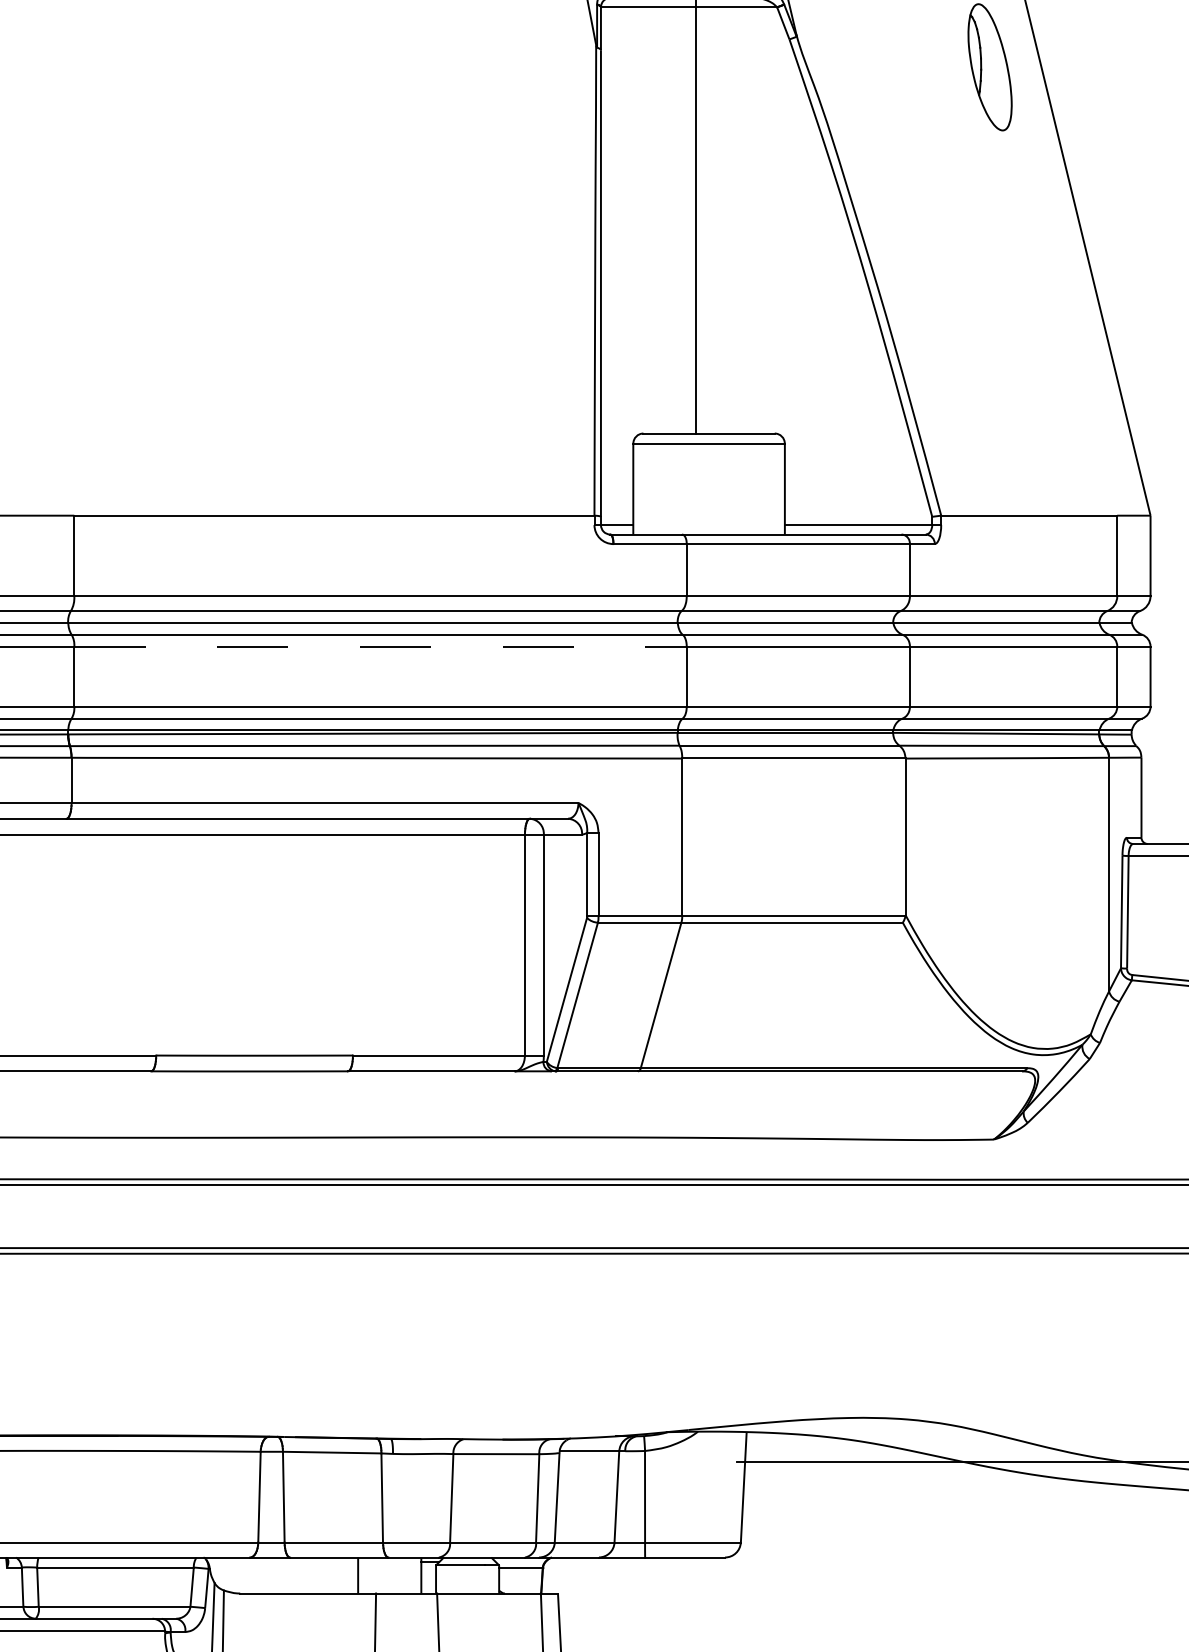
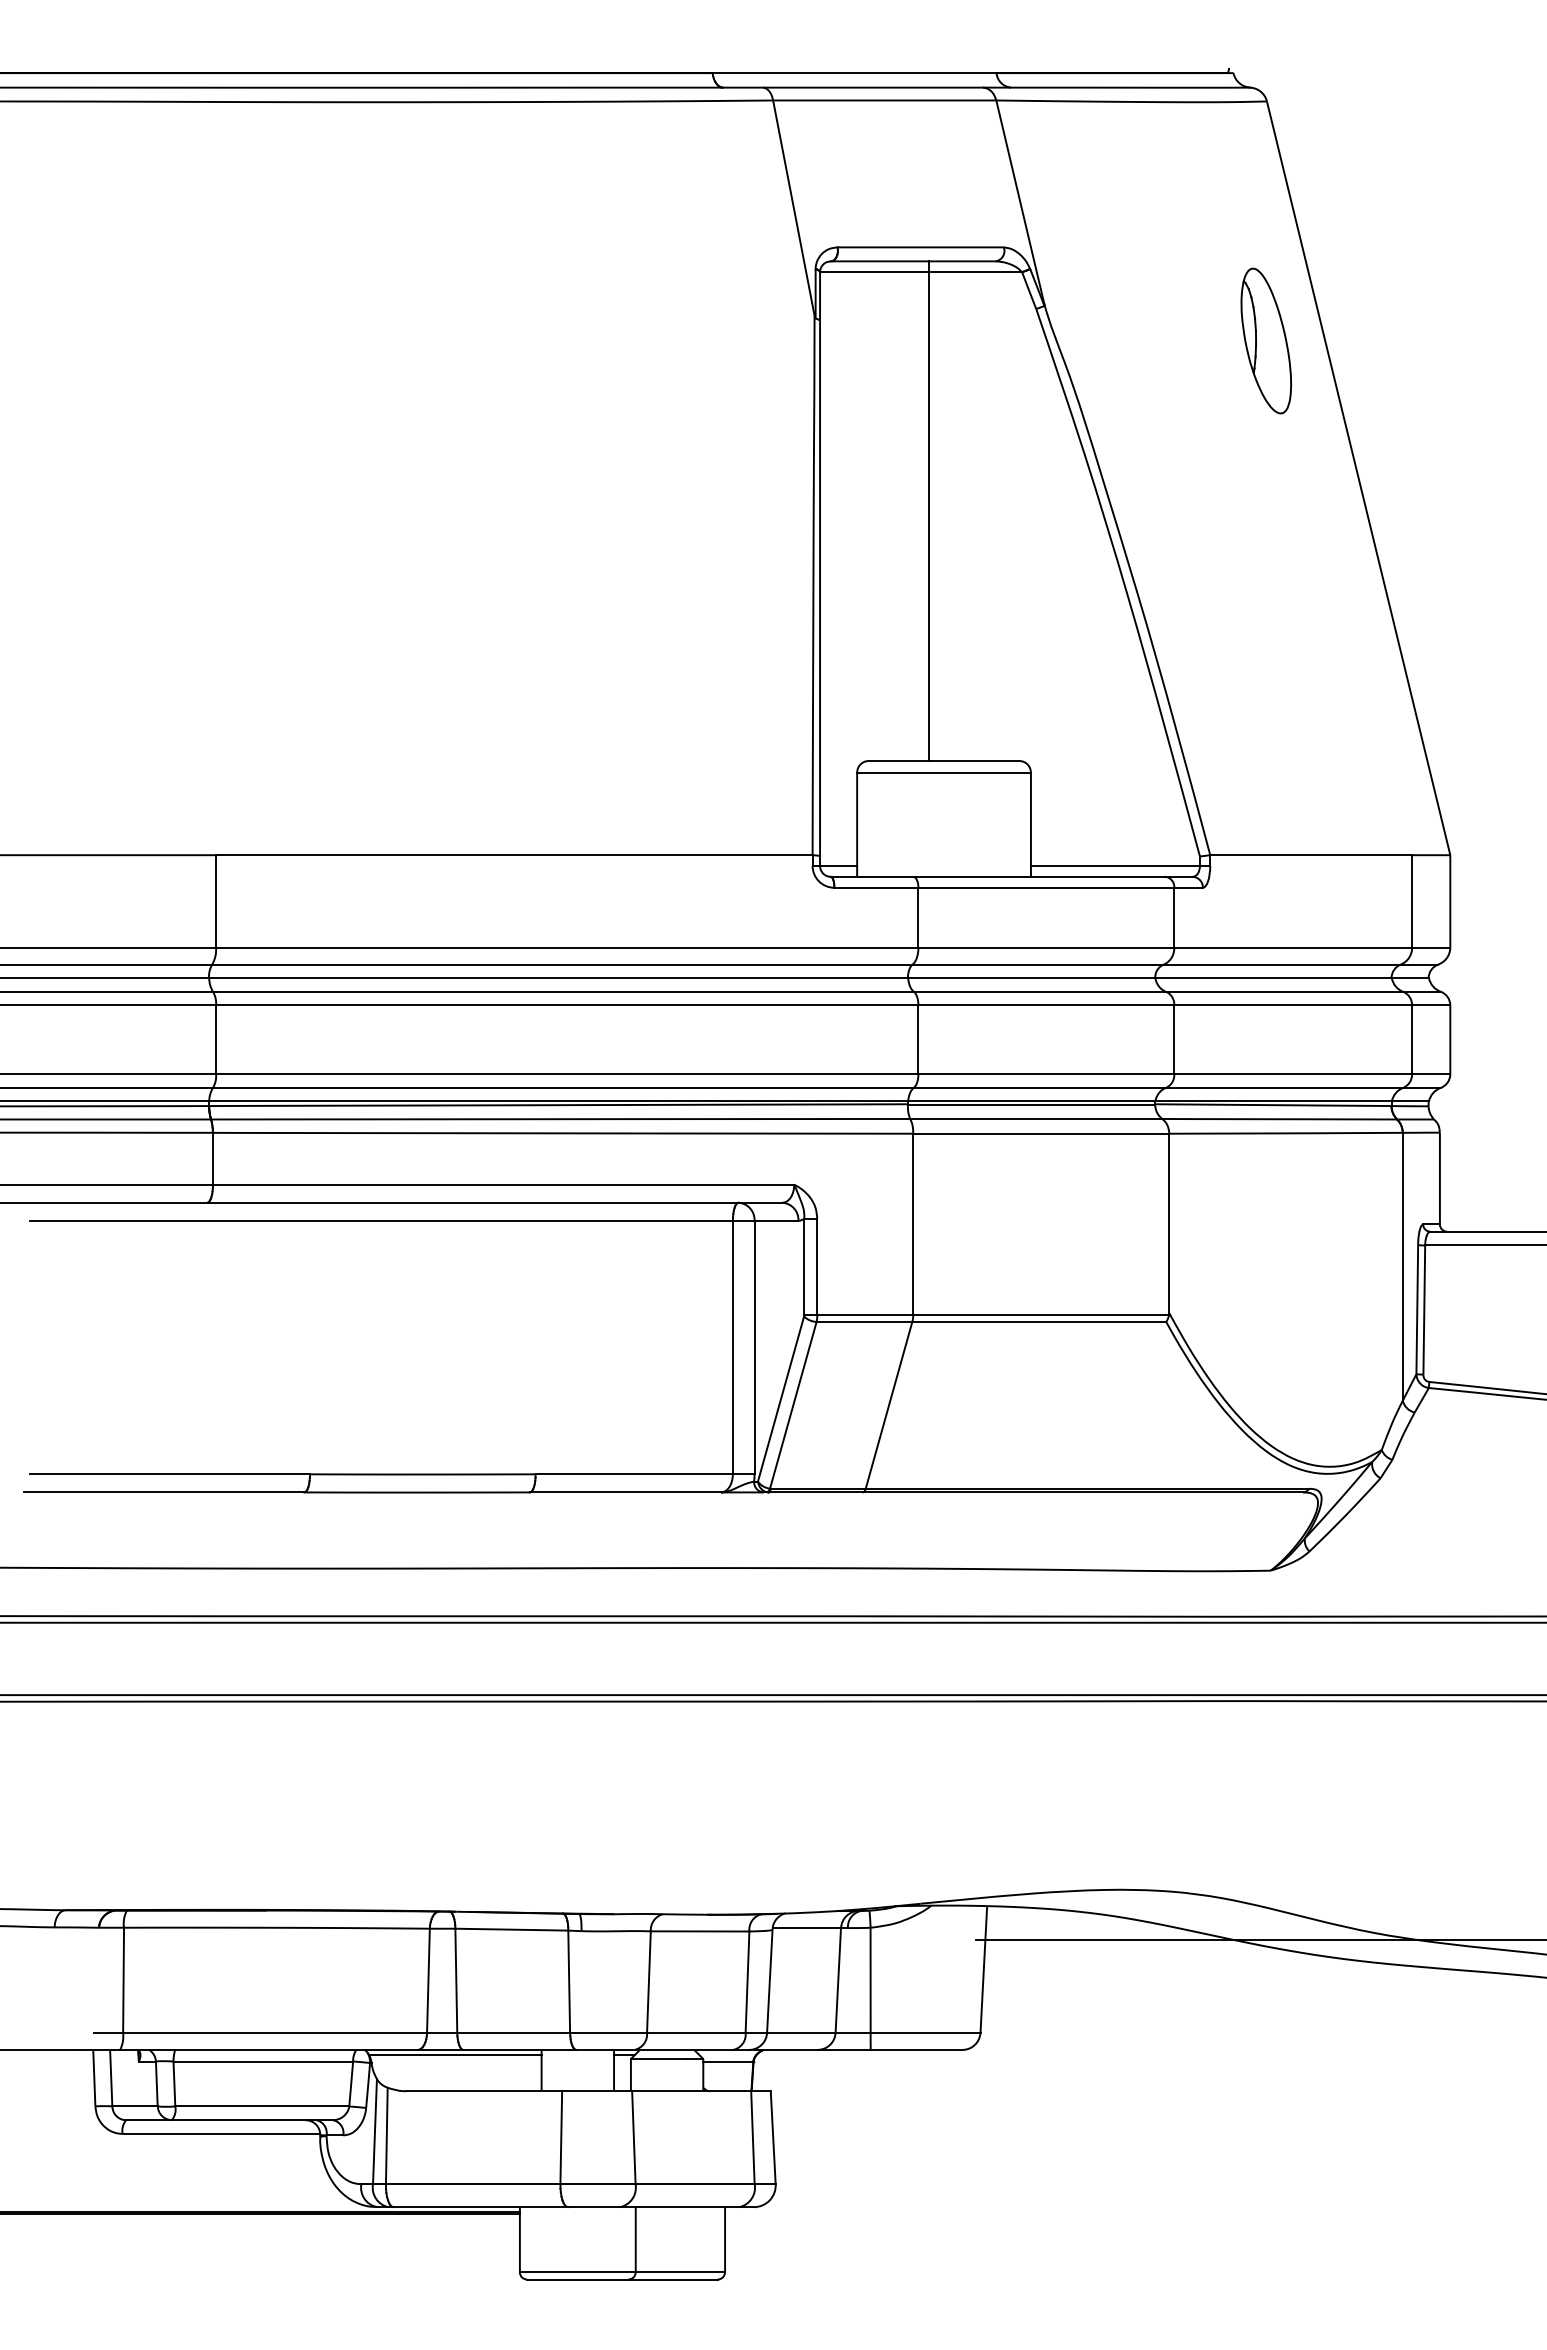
line: (380, 646) -> (567, 1005), dashed -> solid
line: (283, 1562) -> (455, 2055), added

